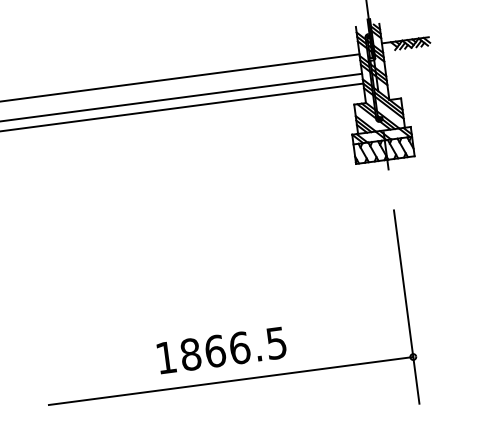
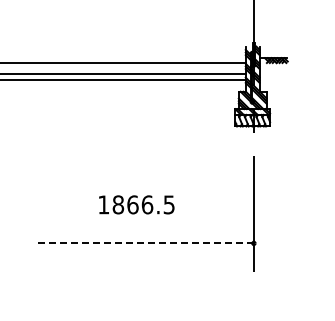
text: (221, 349) -> (136, 204), moved
line: (232, 381) -> (146, 243), solid -> dashed

